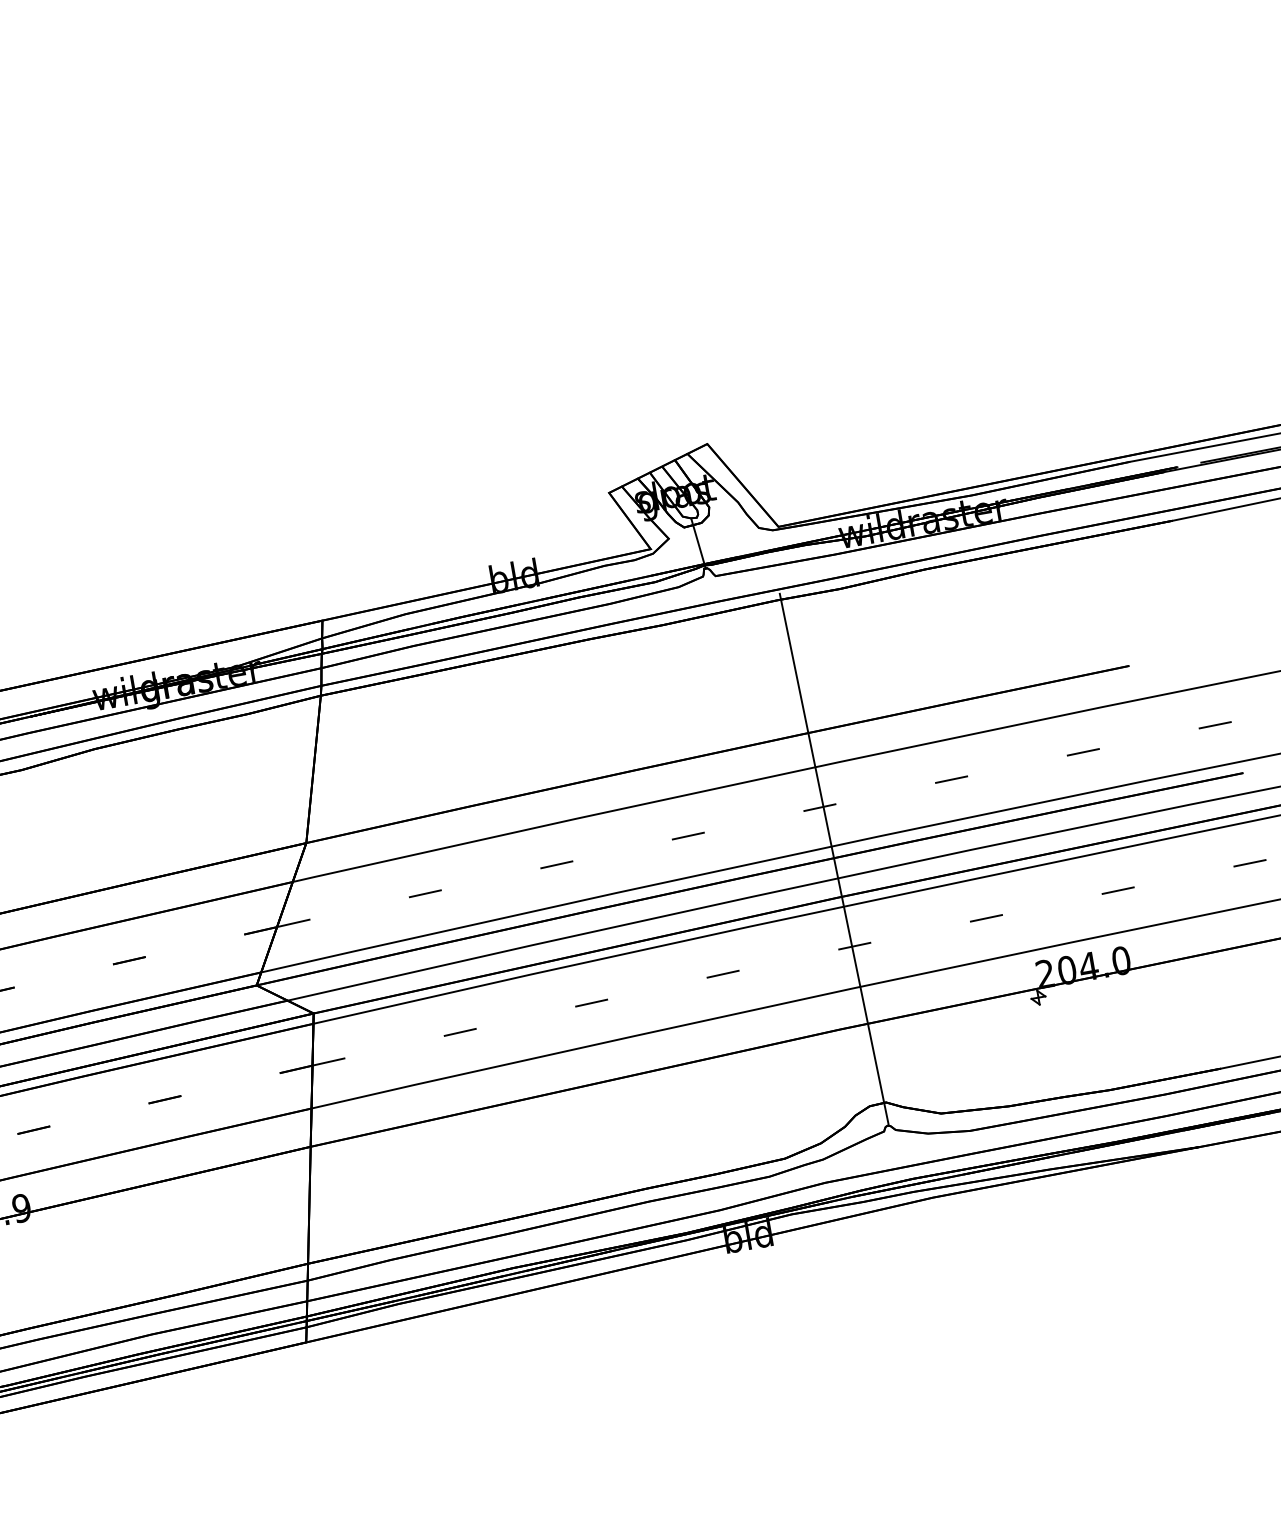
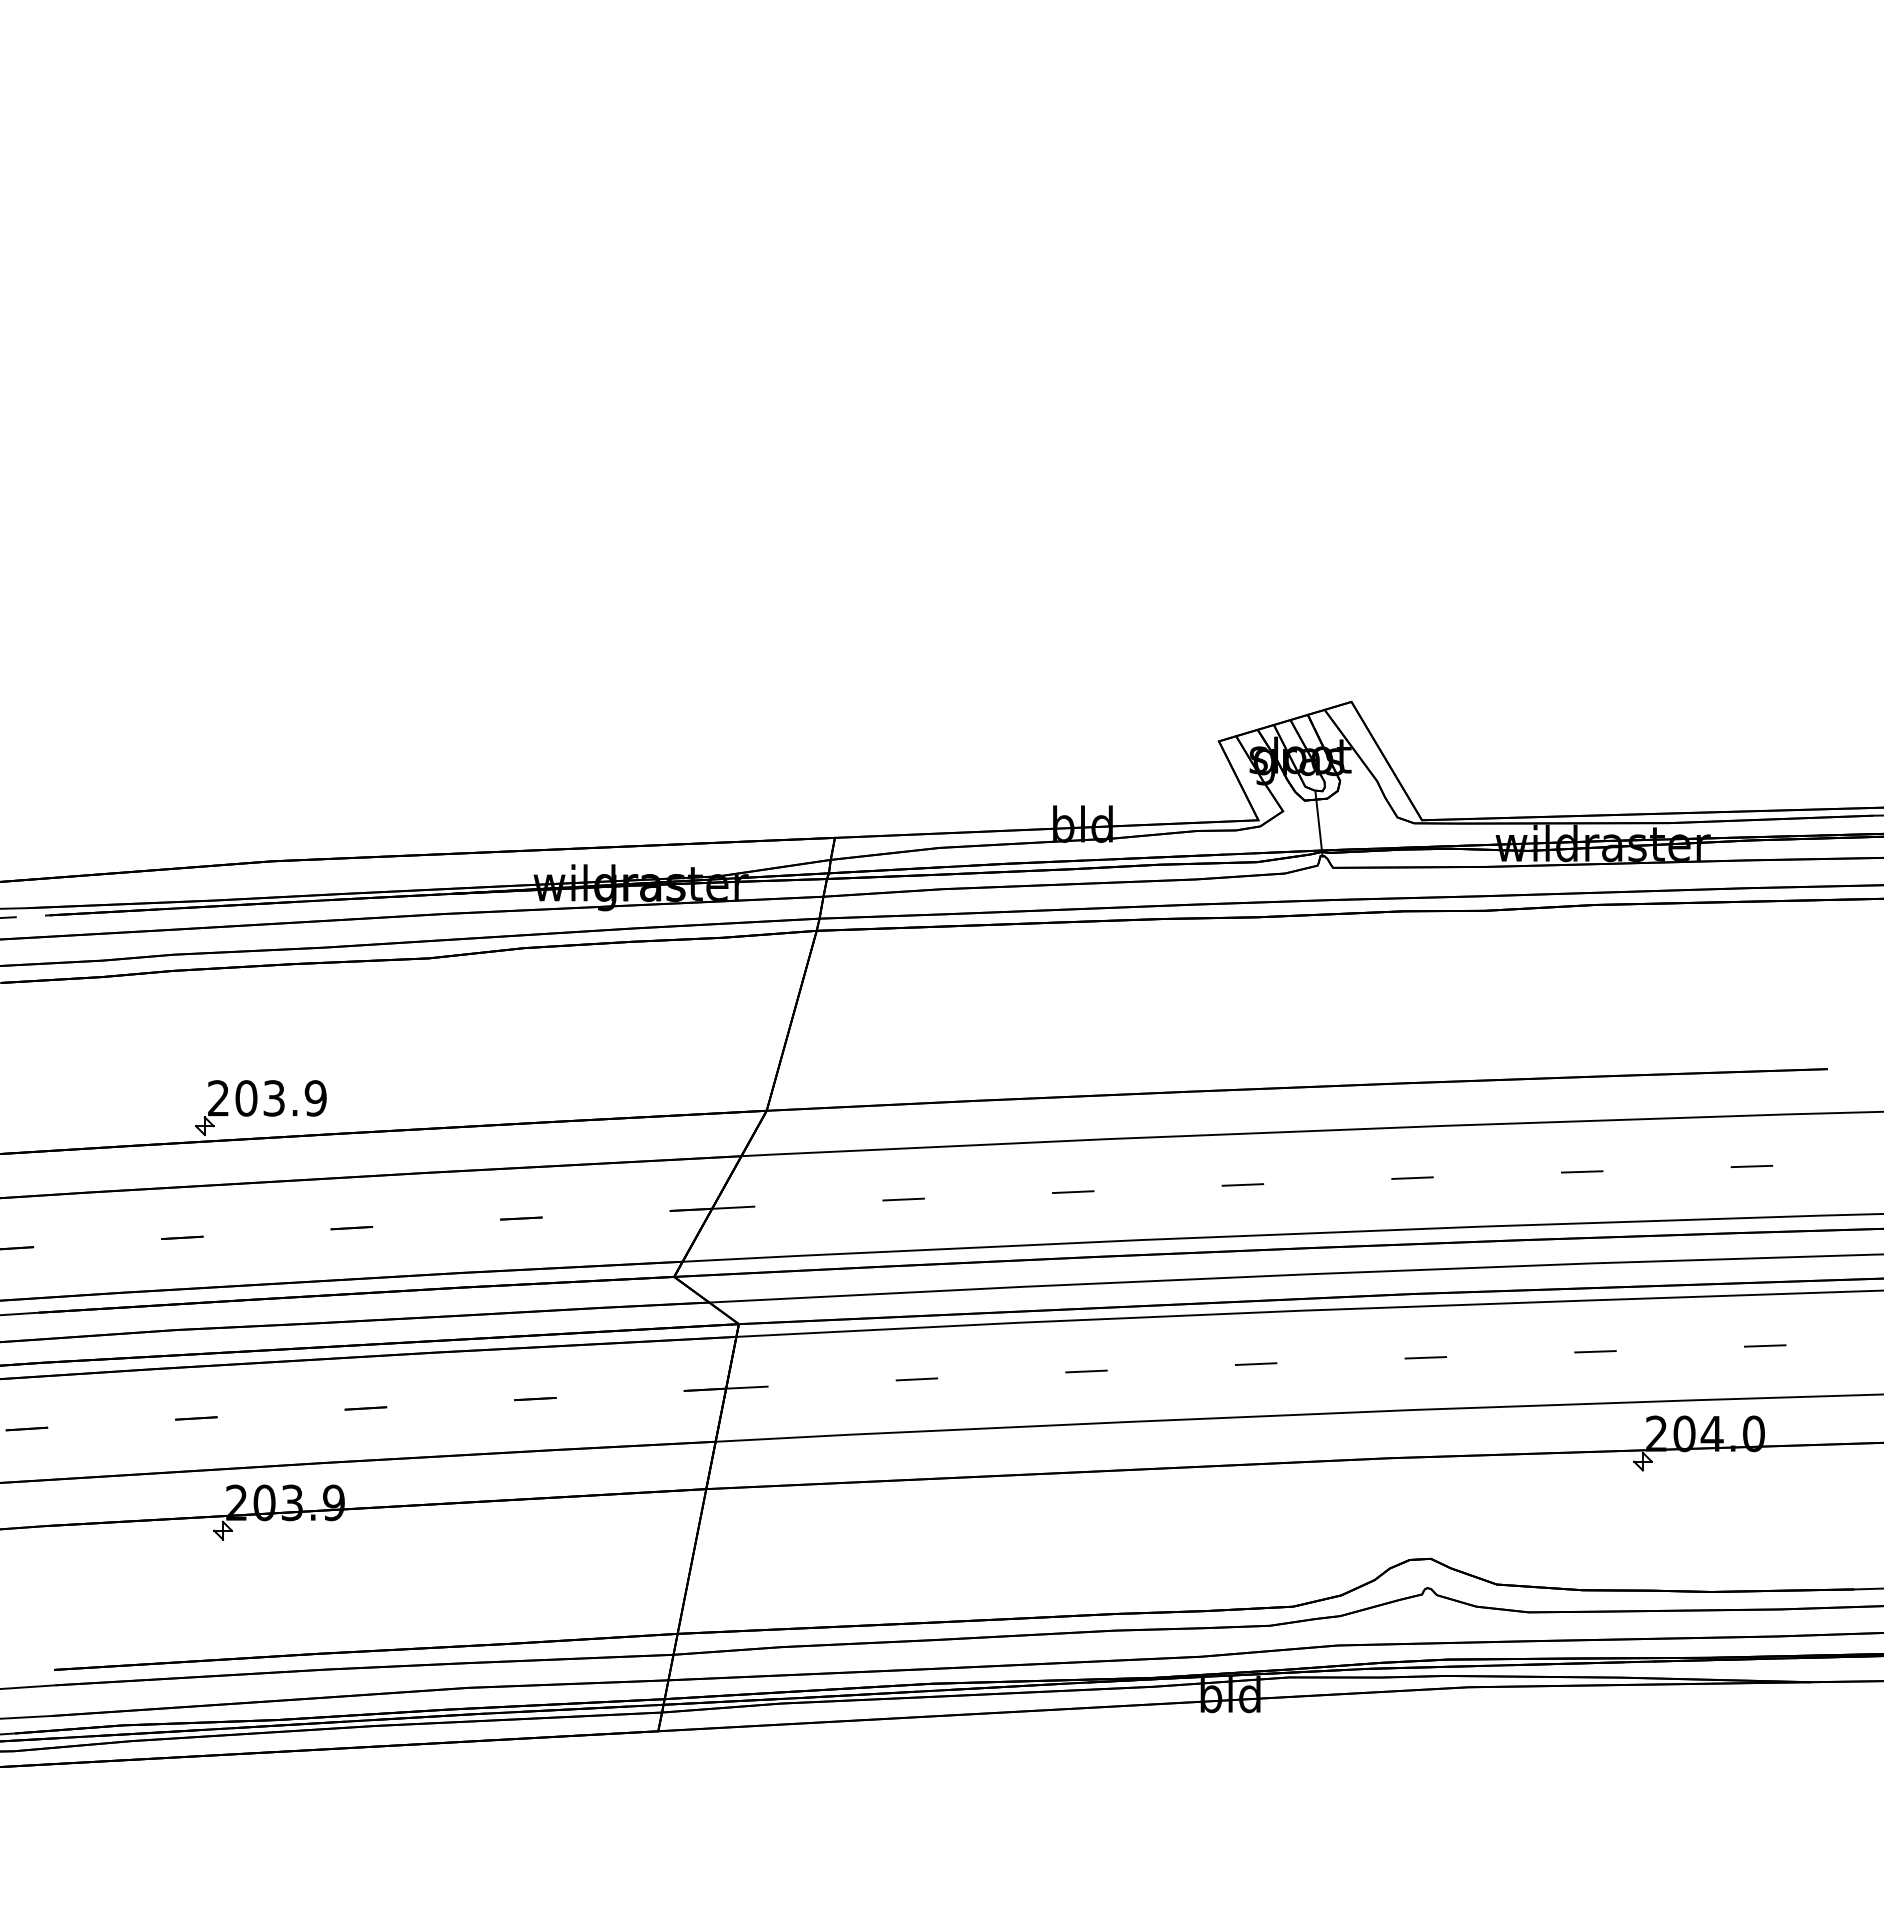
line: (834, 859) -> (1419, 1245), removed

